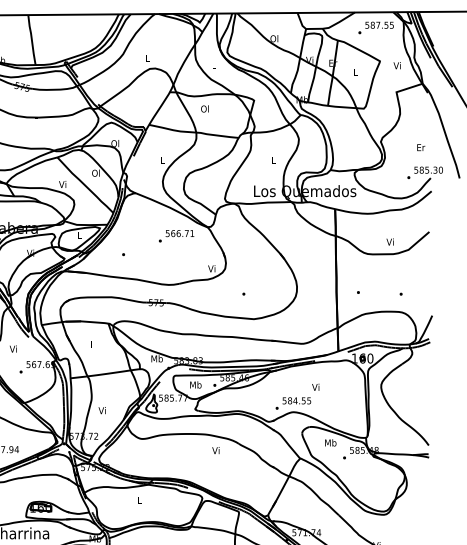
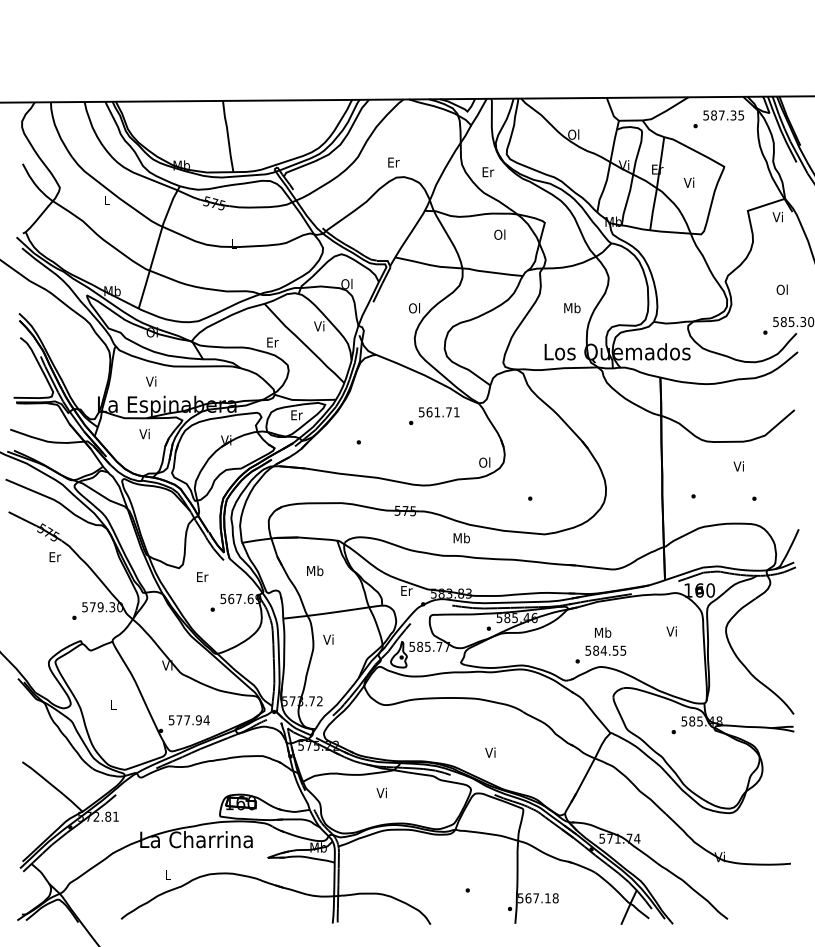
text: (386, 24) -> (733, 114), 587.55 -> 587.35
text: (147, 58) -> (393, 162), L -> Er
text: (214, 65) -> (488, 172), L -> Er
text: (396, 65) -> (777, 216), moved
text: (354, 72) -> (688, 182), L -> Vi
text: (204, 108) -> (499, 234), moved
text: (420, 147) -> (782, 289), Er -> Ol
text: (161, 160) -> (413, 308), L -> Ol
text: (273, 160) -> (572, 307), L -> Mb
text: (95, 173) -> (318, 326), Ol -> Vi
text: (63, 184) -> (272, 342), Vi -> Er
text: (178, 233) -> (437, 412), 566.71 -> 561.71
text: (79, 235) -> (296, 415), L -> Er
text: (389, 242) -> (738, 466), moved
text: (211, 268) -> (484, 462), Vi -> Ol
text: (93, 344) -> (315, 570), L -> Mb
text: (13, 348) -> (202, 576), Vi -> Er
text: (157, 358) -> (406, 590), Mb -> Er
text: (195, 385) -> (461, 538), moved
text: (315, 387) -> (671, 631), moved
text: (102, 410) -> (328, 639), moved
text: (331, 442) -> (603, 632), moved
text: (215, 450) -> (490, 752), moved
text: (139, 500) -> (381, 792), L -> Vi

